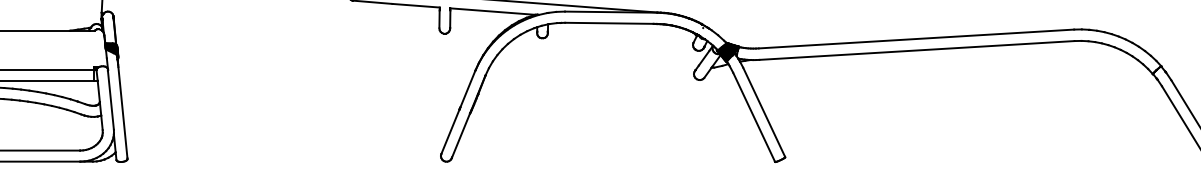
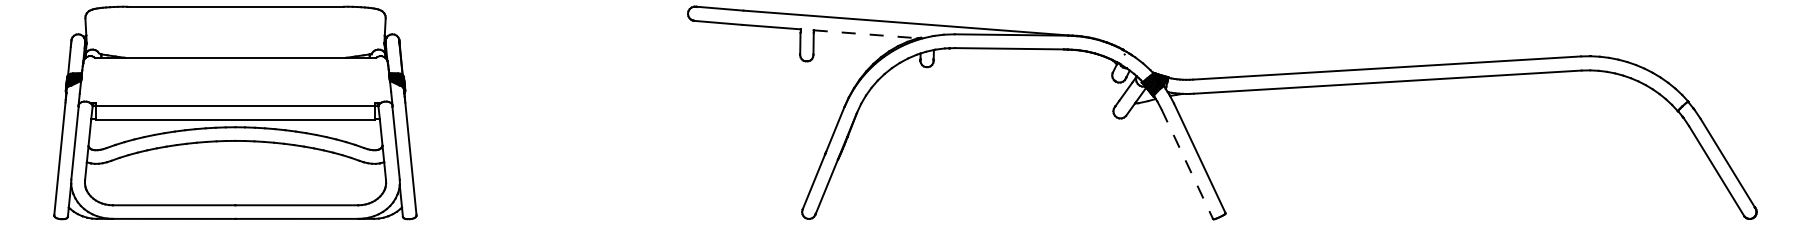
line: (493, 11) -> (866, 34), solid -> dashed
line: (754, 117) -> (1187, 164), solid -> dashed

